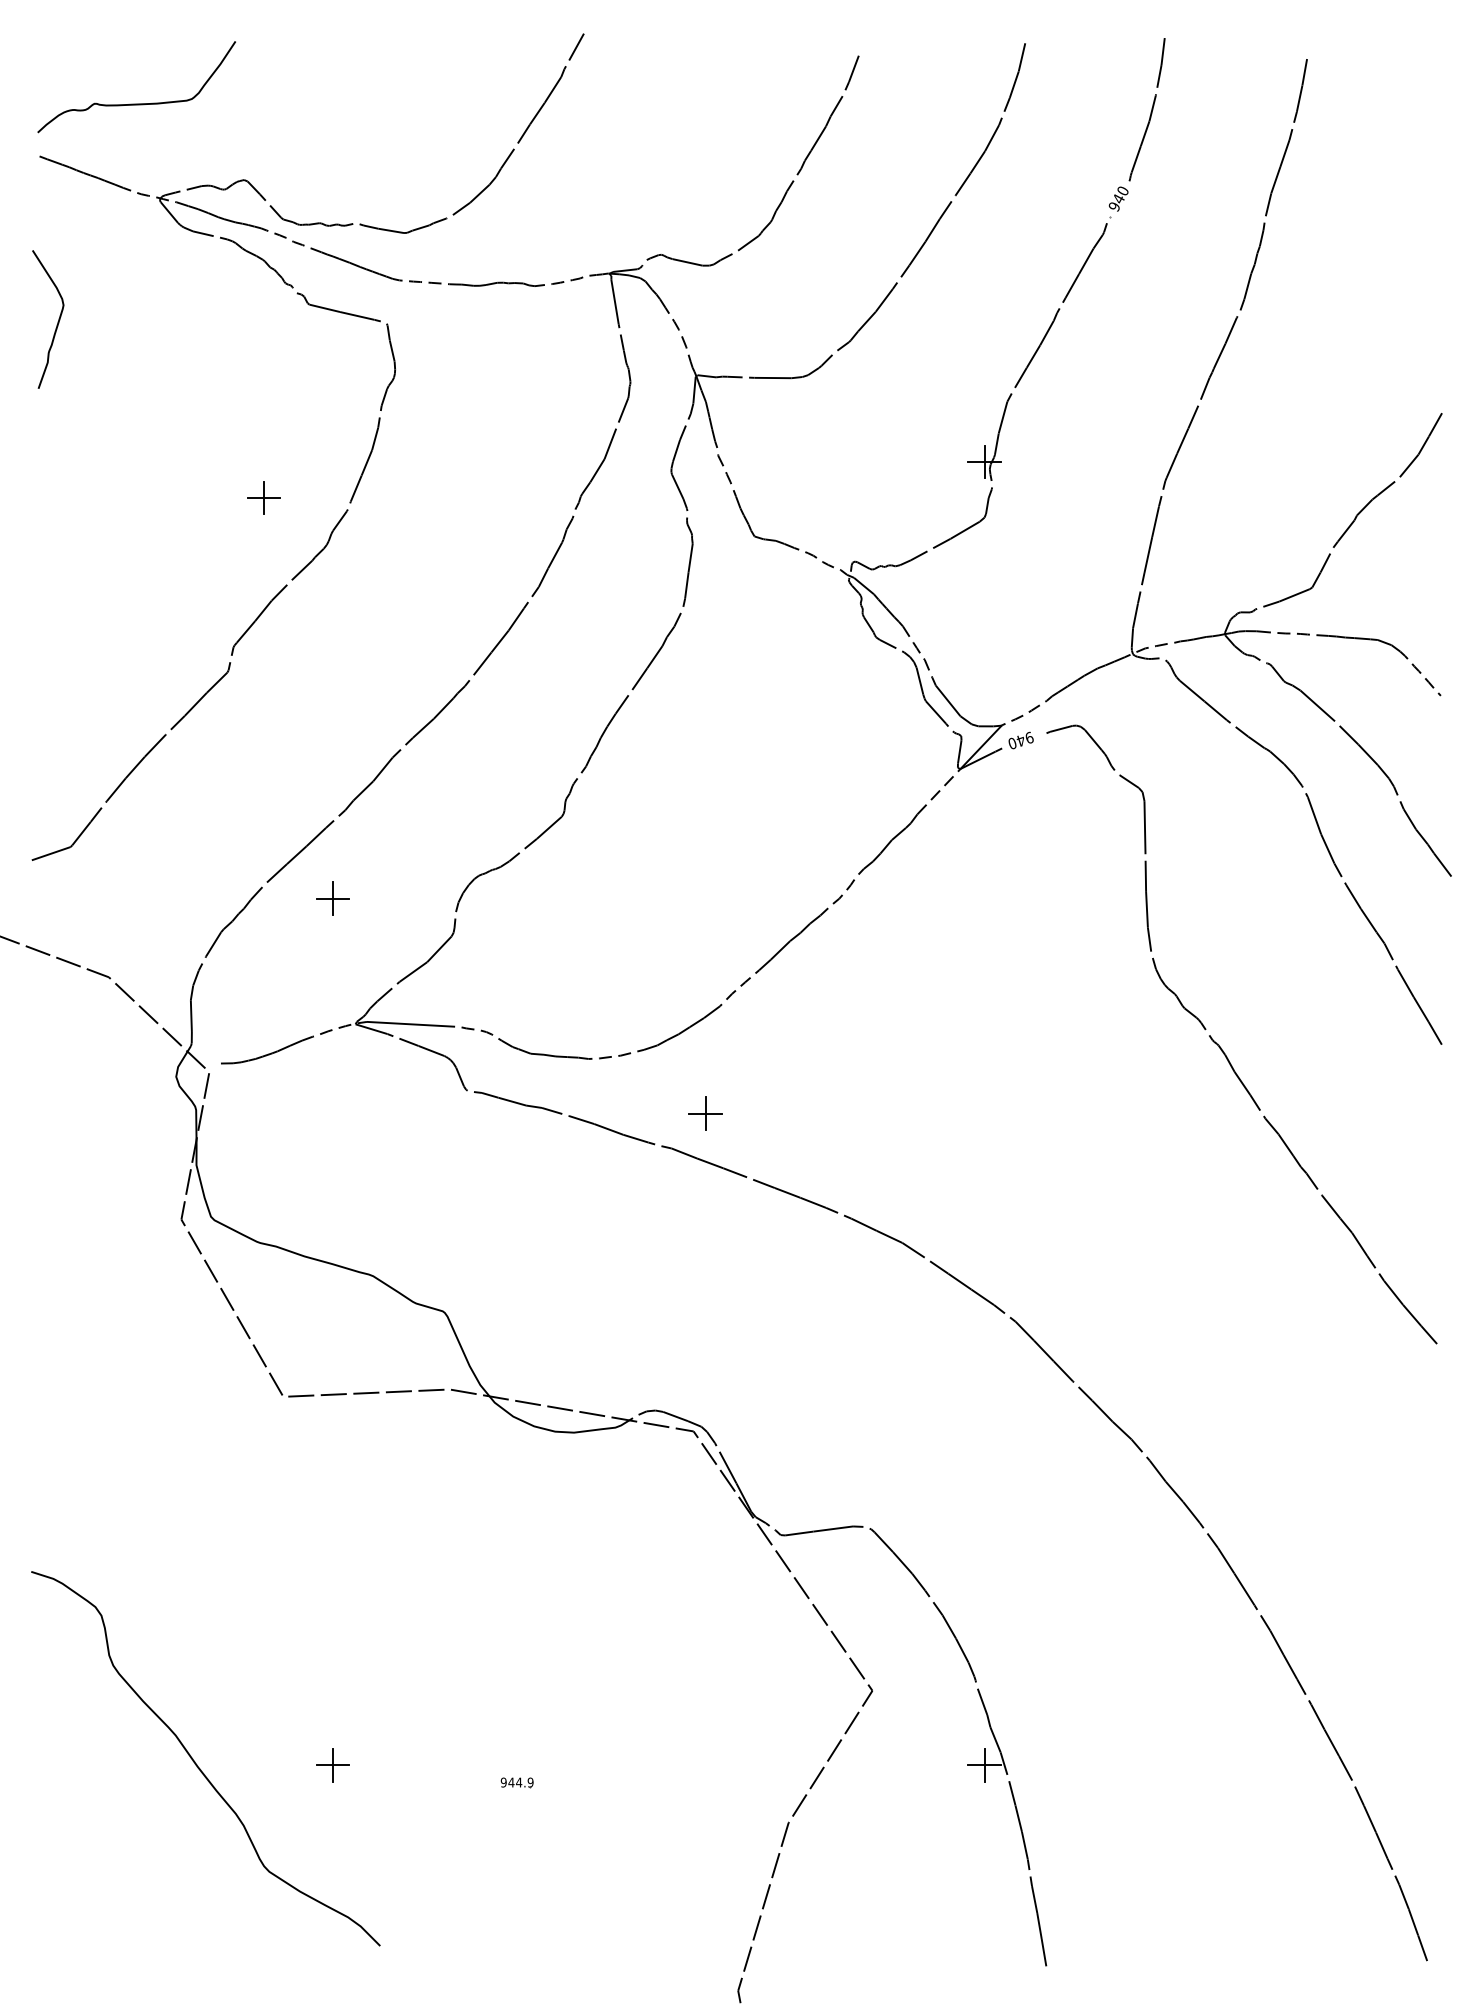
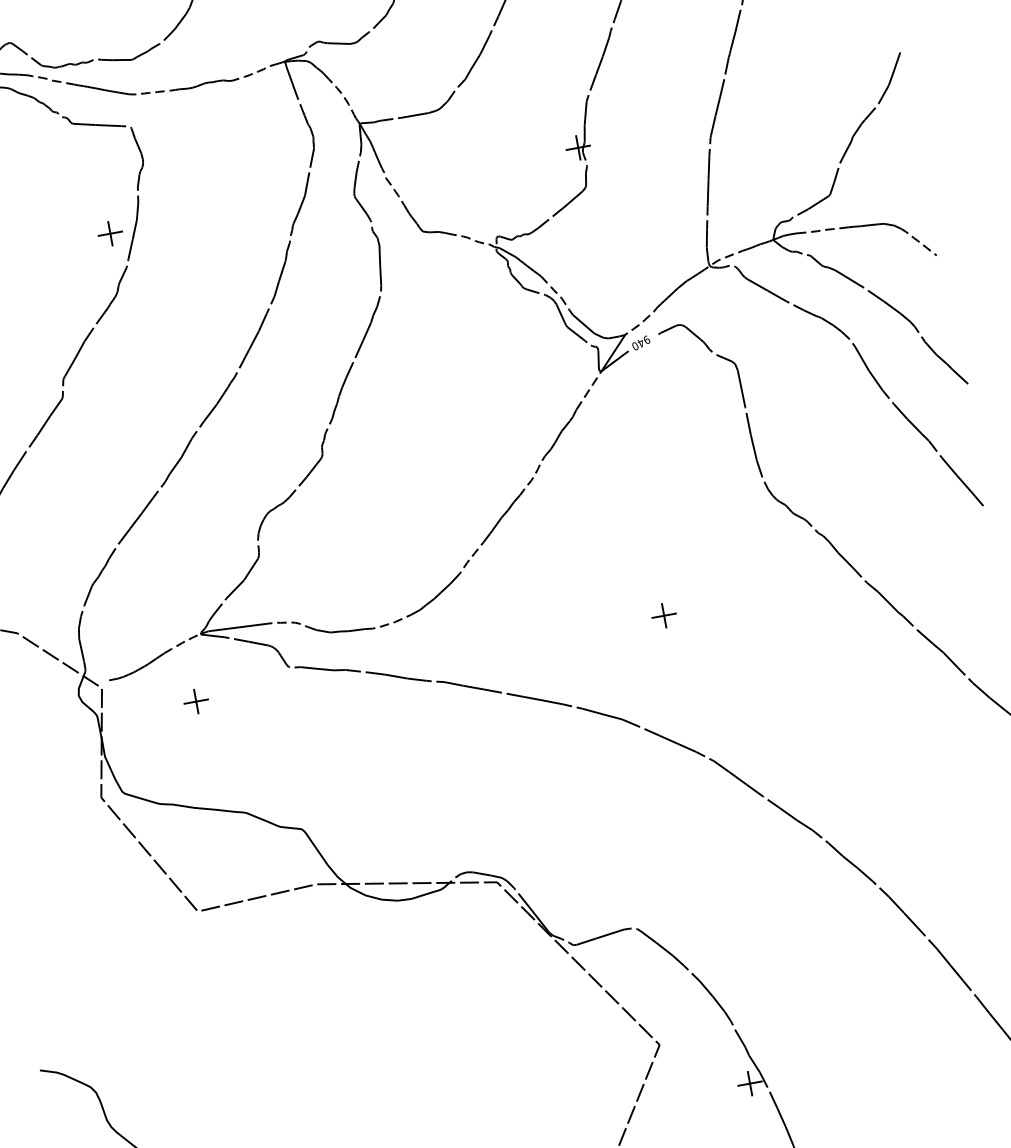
part: (263, 497) -> (109, 233), moved
part: (332, 898) -> (195, 701), moved
part: (705, 1113) -> (664, 615), moved

